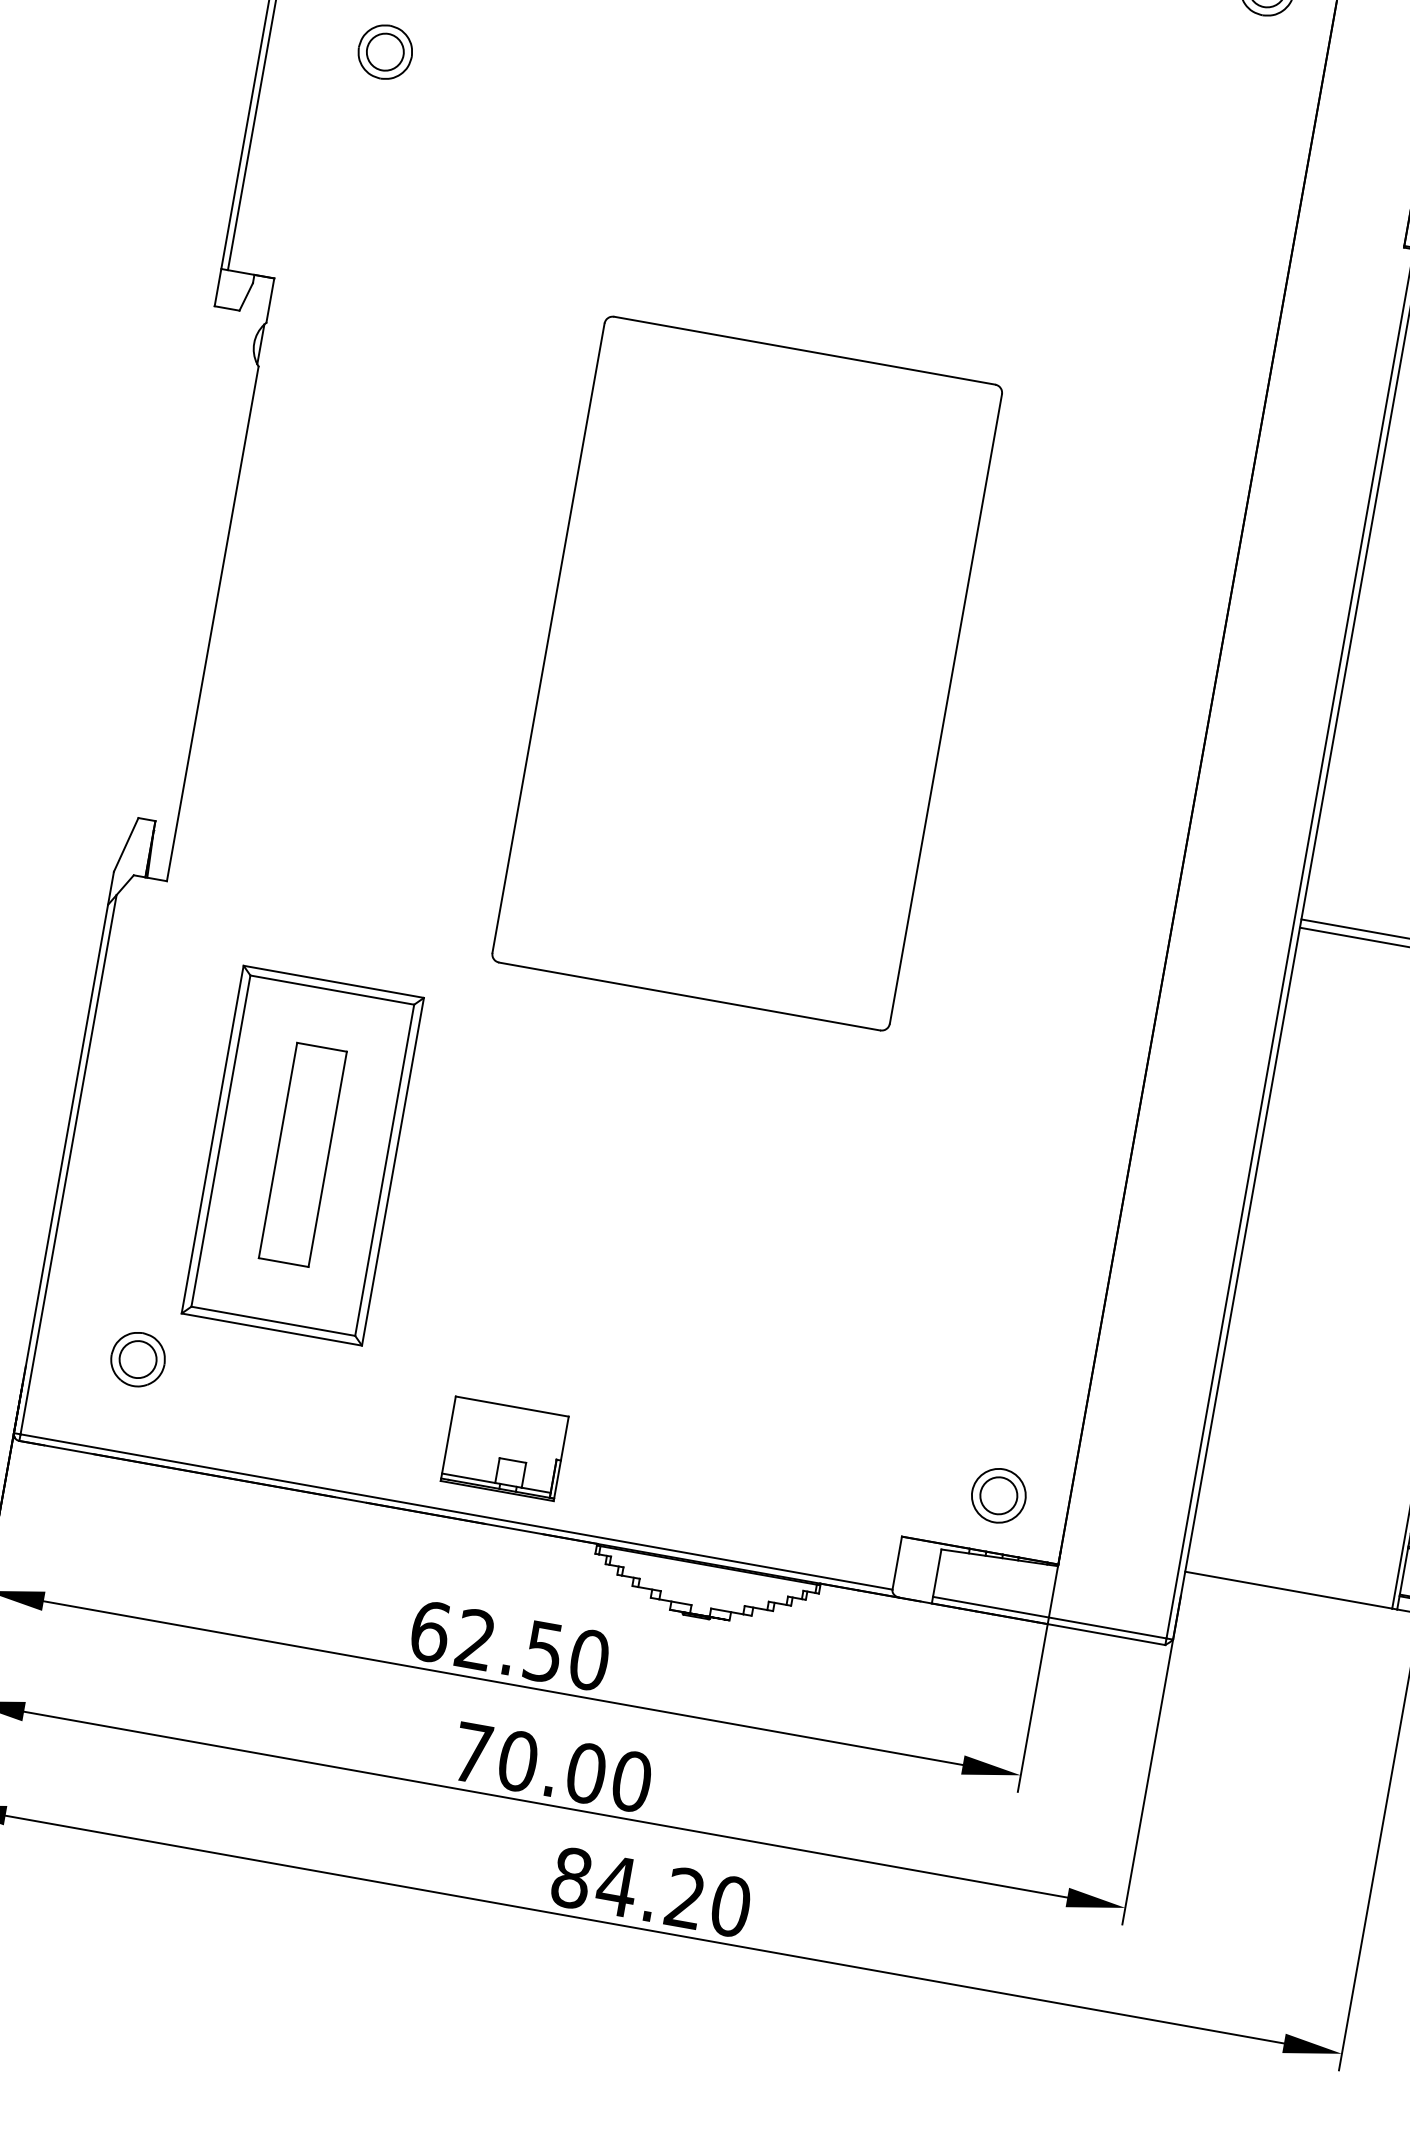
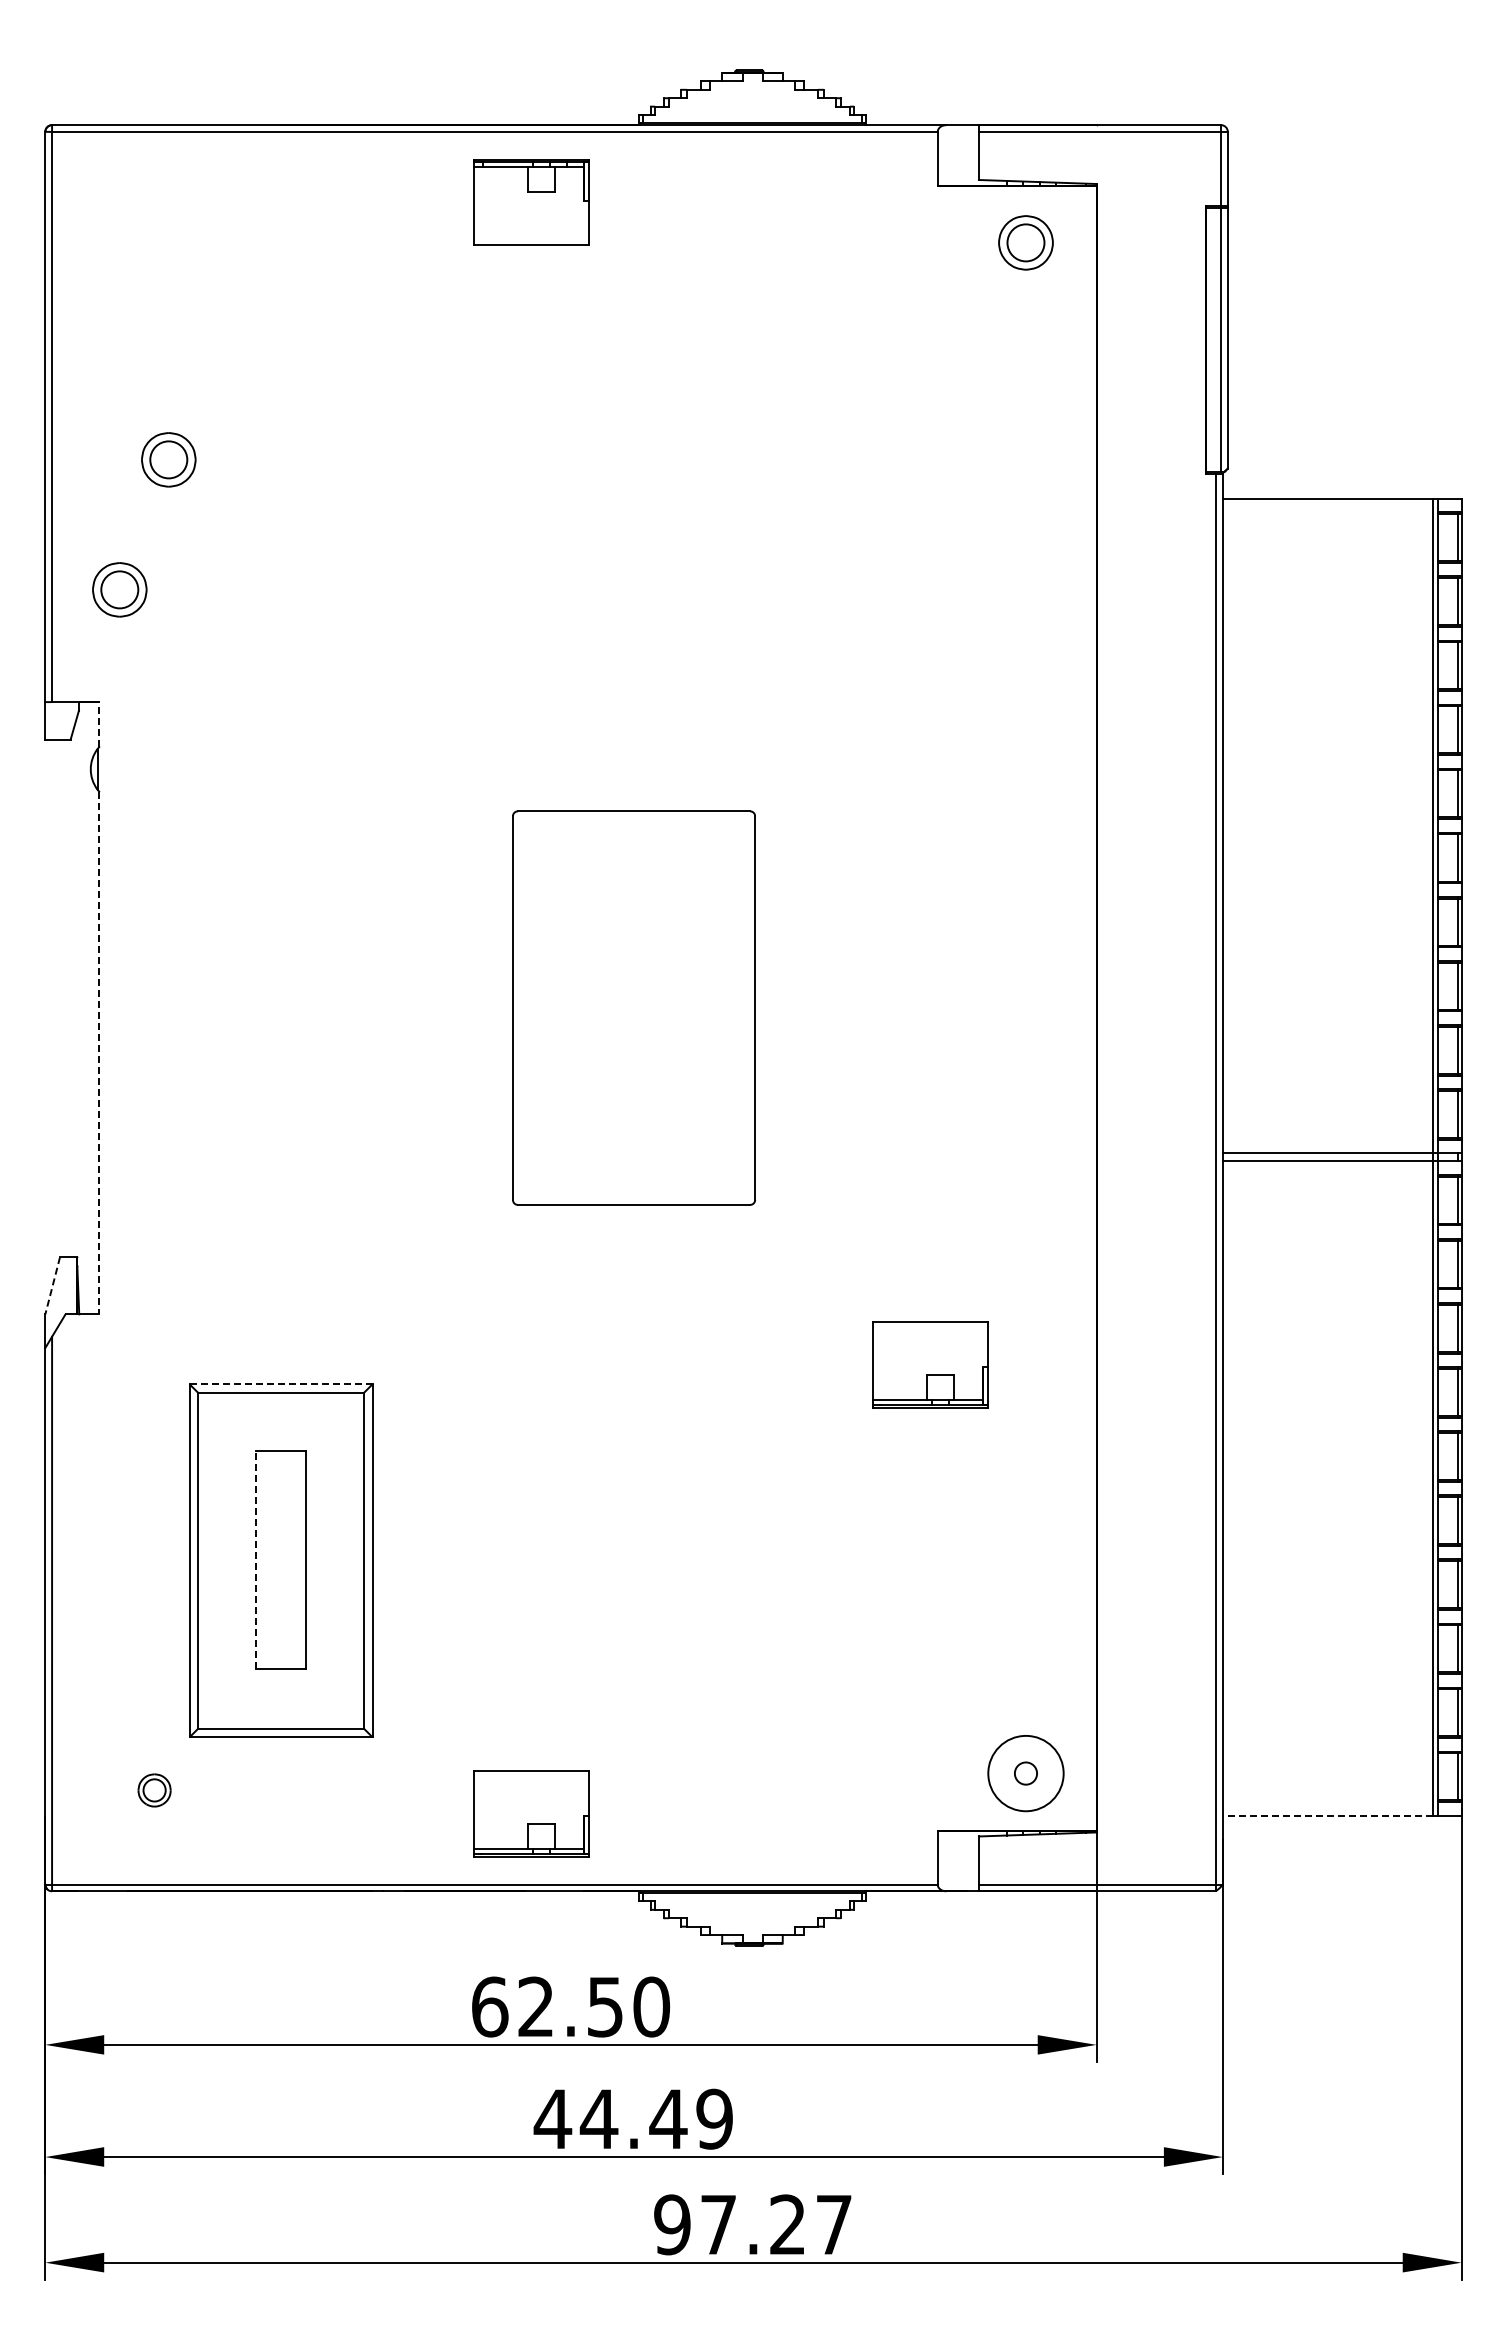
part: (314, 171) -> (119, 589), added
line: (270, 300) -> (99, 724), solid -> dashed
line: (213, 624) -> (99, 1053), solid -> dashed
part: (746, 672) -> (633, 1007), size x0.6
line: (126, 844) -> (52, 1285), solid -> dashed
line: (334, 982) -> (281, 1384), solid -> dashed
part: (976, 1076) -> (930, 1364), added
line: (277, 1149) -> (255, 1559), solid -> dashed
part: (137, 1359) -> (154, 1790), size x0.6
circle: (998, 1495) -> (1025, 1773), size x0.6
circle: (998, 1495) -> (1025, 1773), size x1.4
line: (1288, 1589) -> (1327, 1815), solid -> dashed
text: (551, 1766) -> (633, 2118), 70.00 -> 44.49
text: (651, 1891) -> (753, 2224), 84.20 -> 97.27

